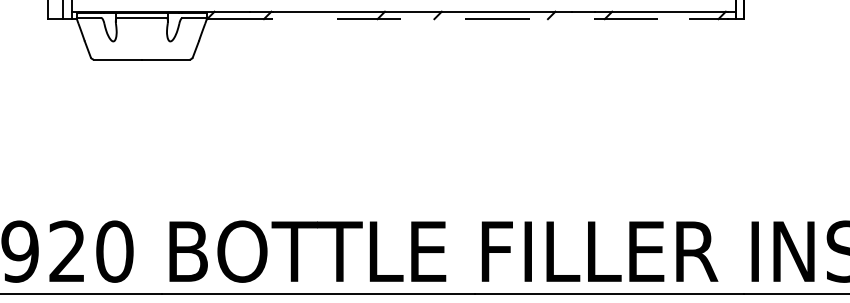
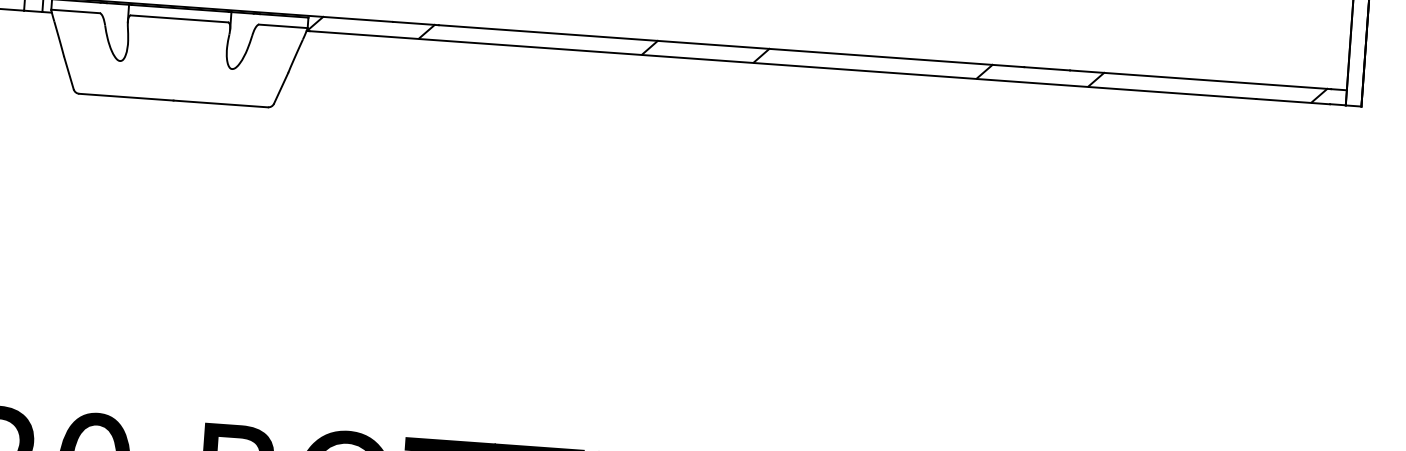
line: (449, 19) -> (783, 65), dashed -> solid

